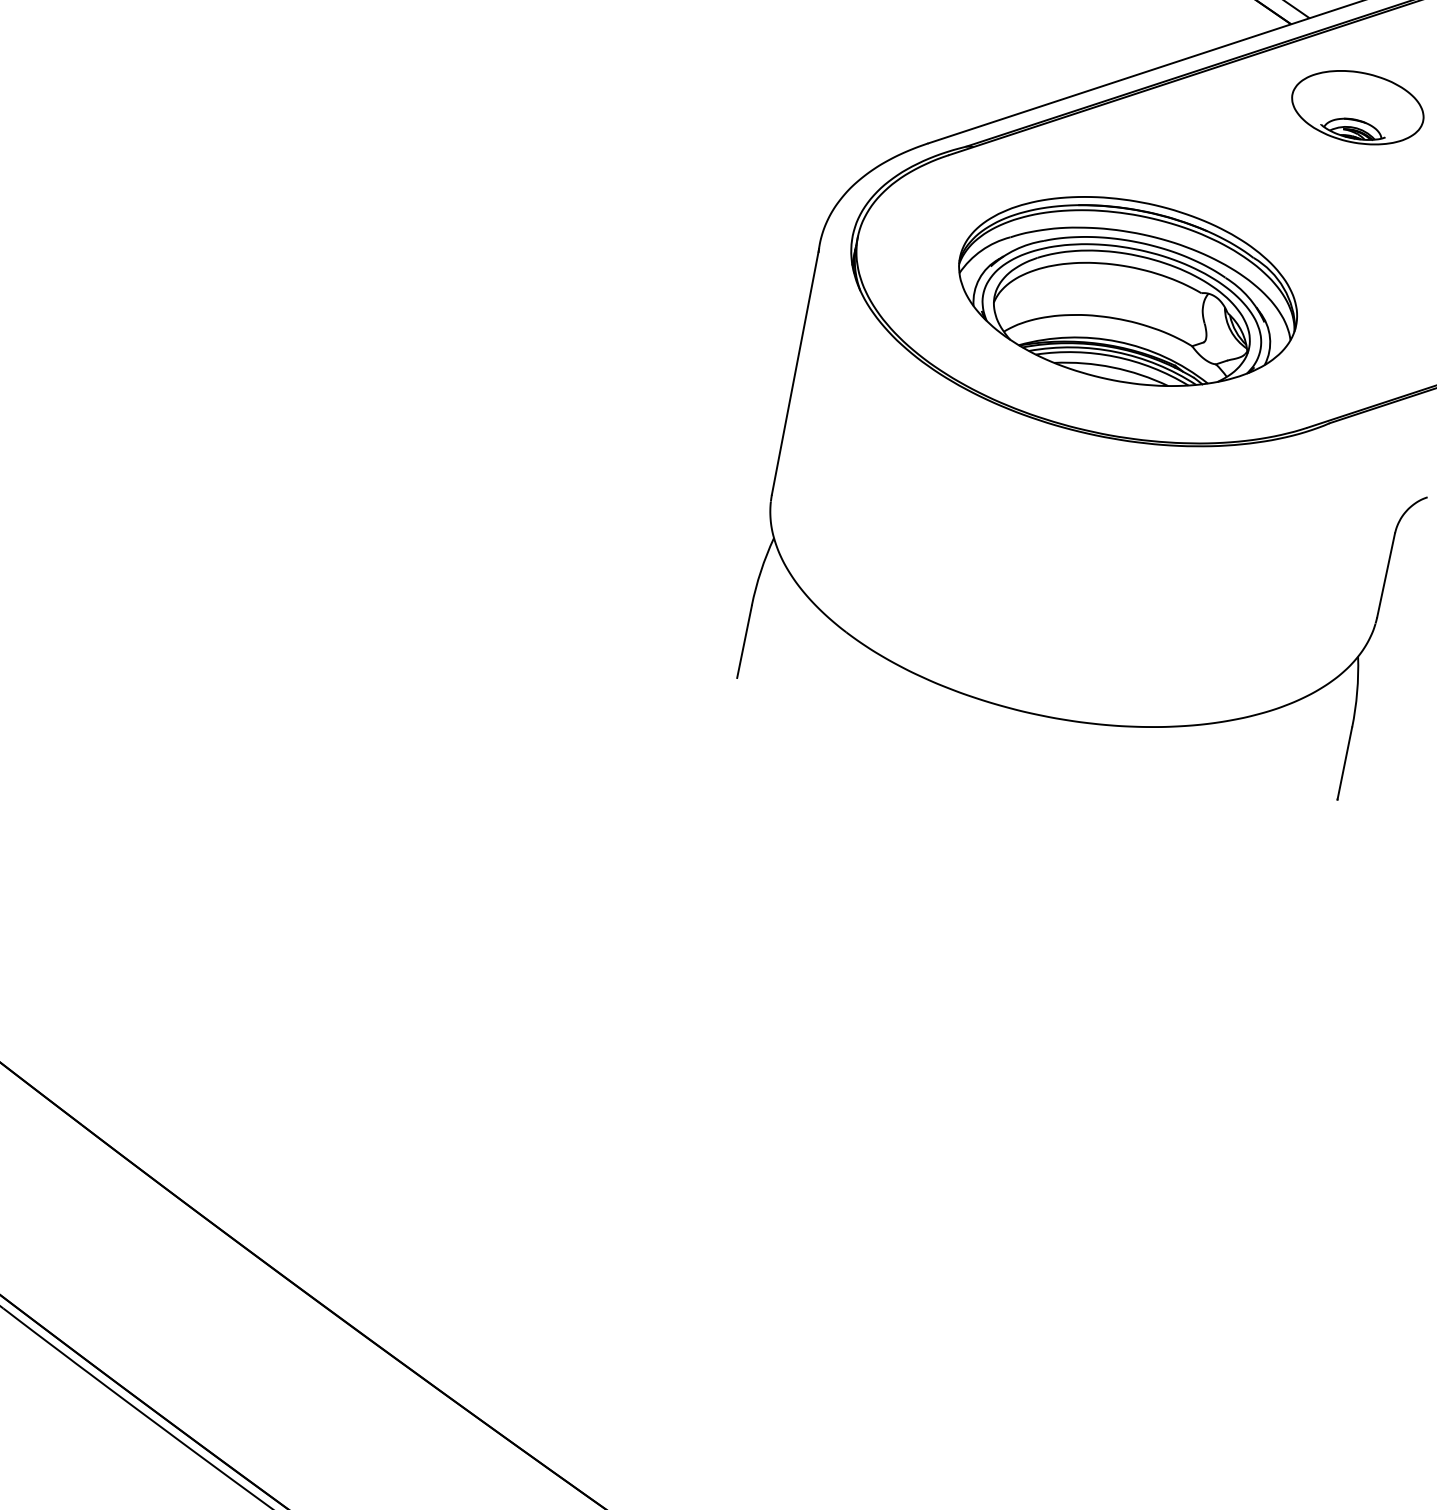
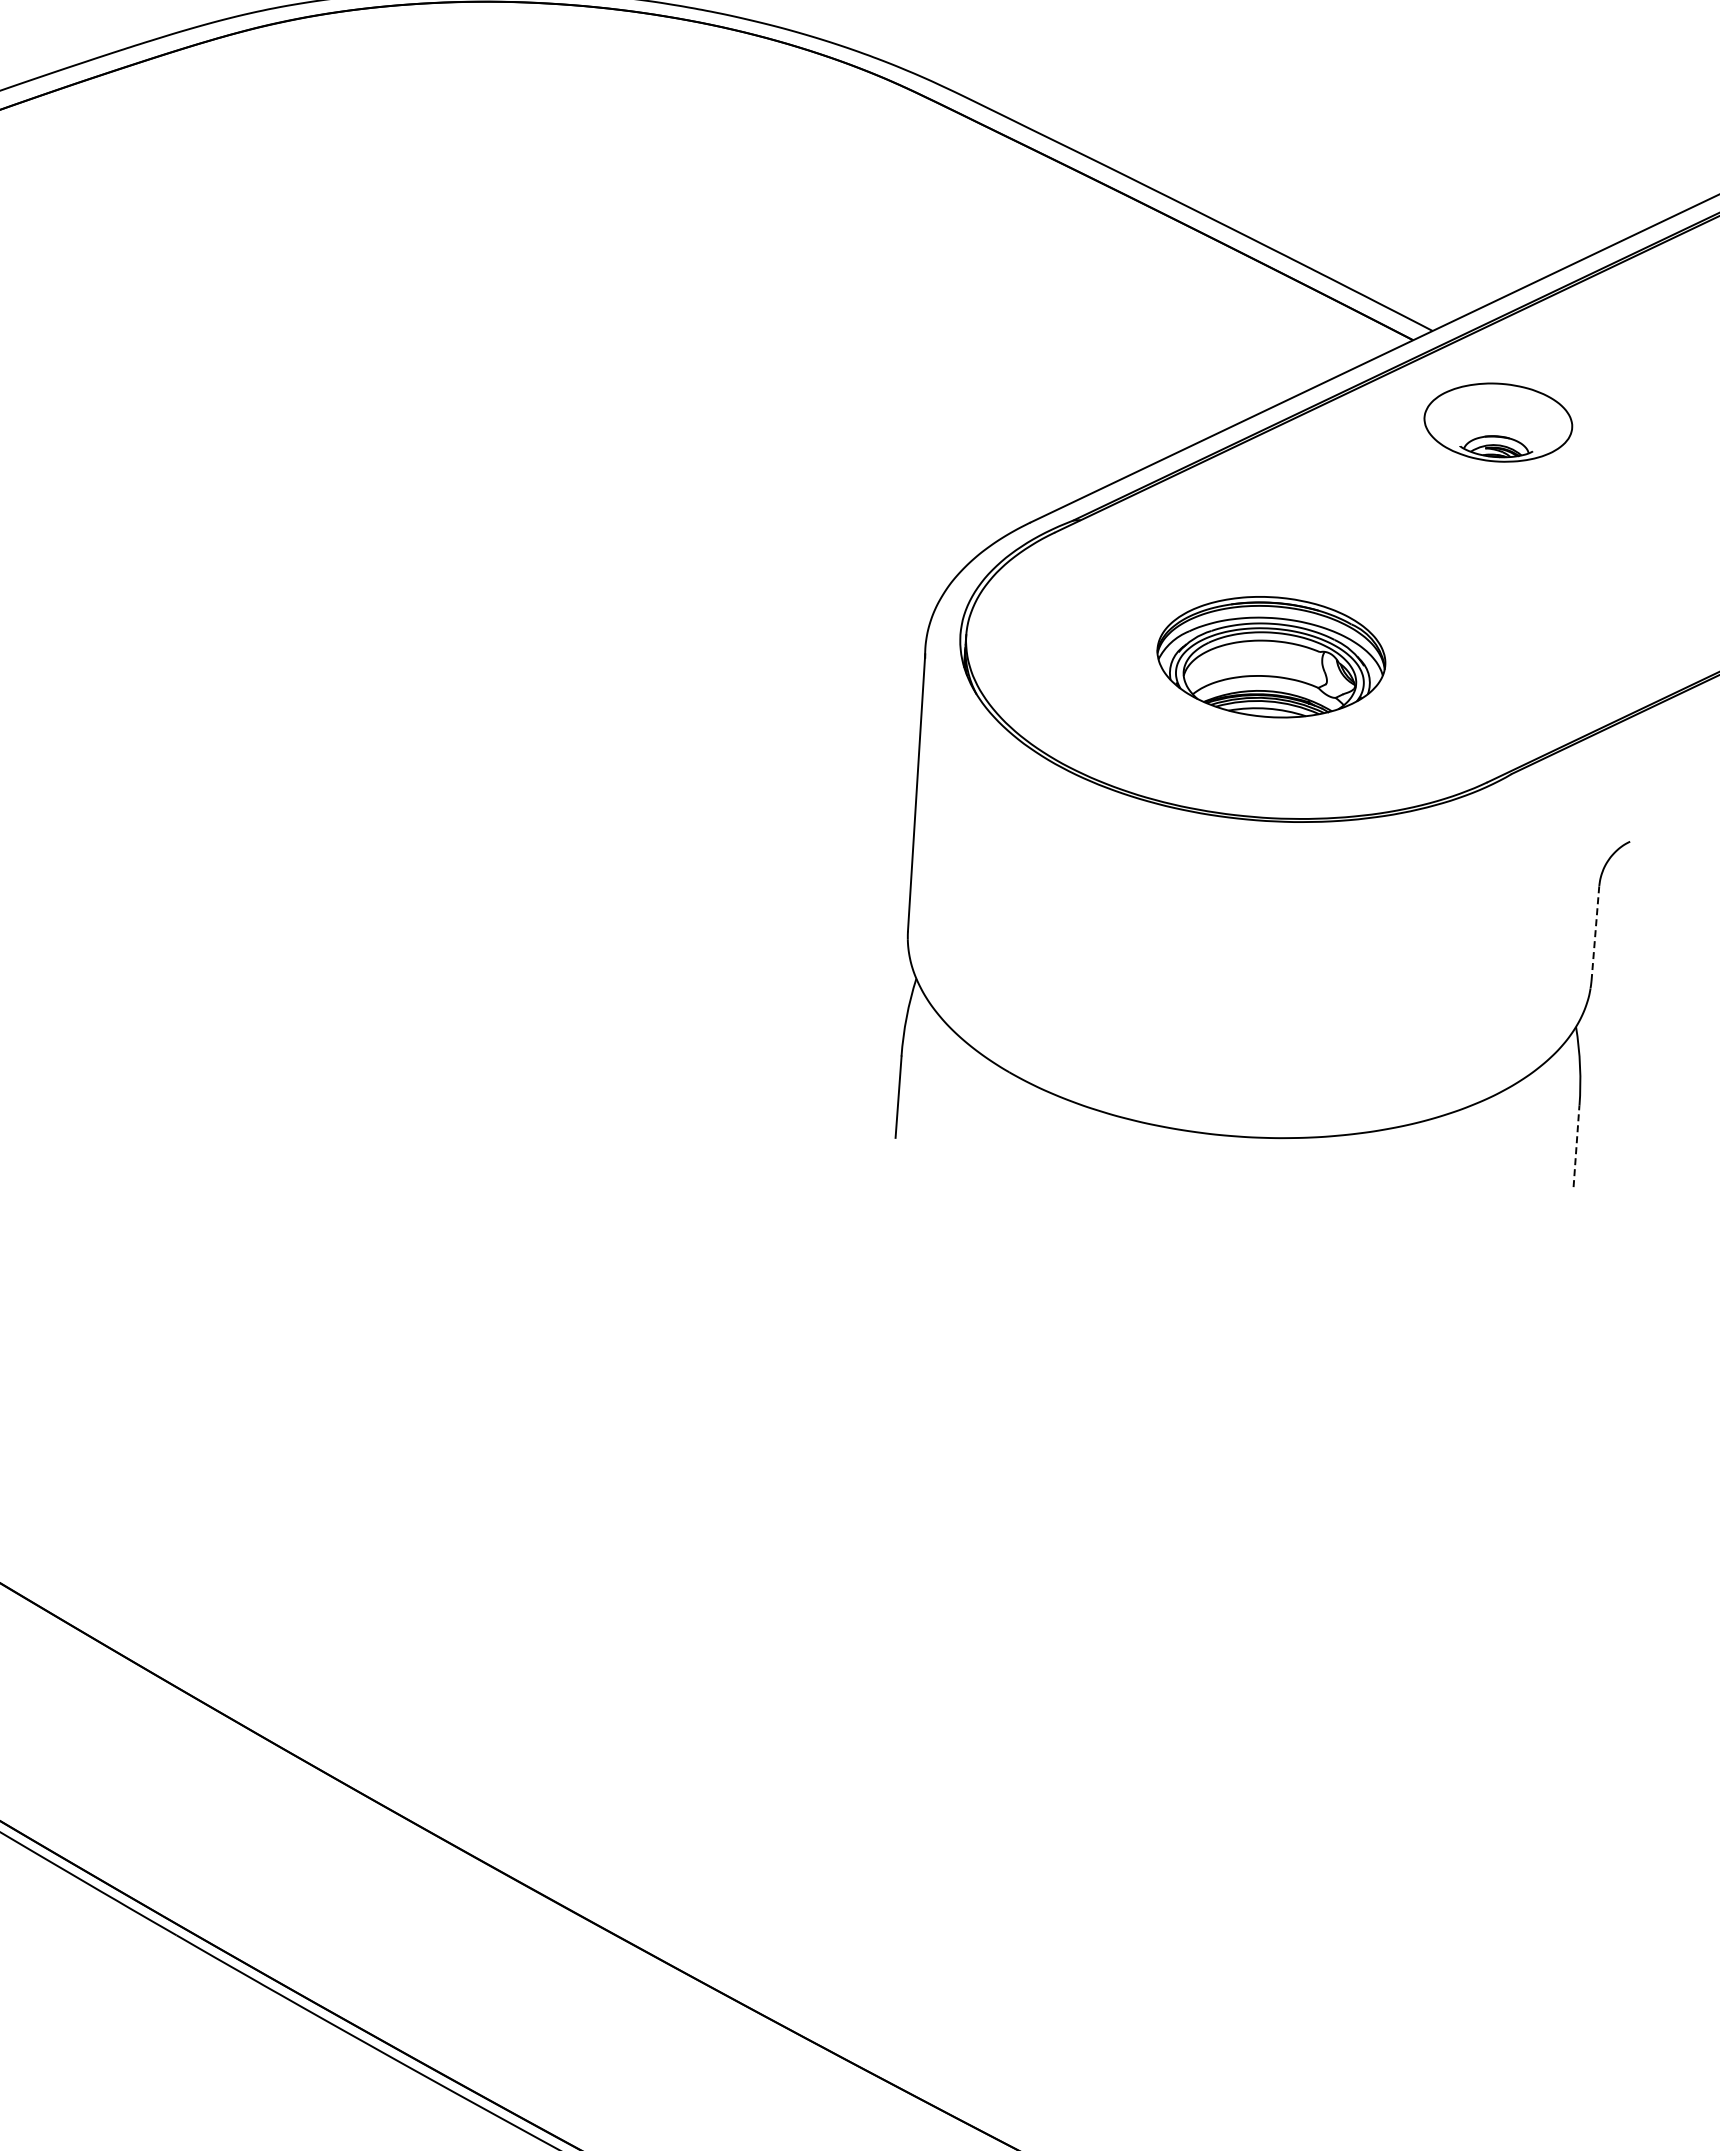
part: (1128, 290) -> (1271, 656), size x0.6
line: (1386, 575) -> (1595, 933), solid -> dashed
line: (1344, 763) -> (1576, 1146), solid -> dashed

